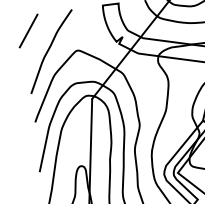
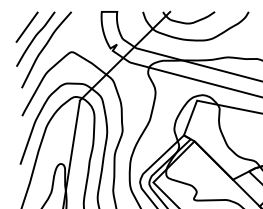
curve: (38, 41) -> (35, 38), added

